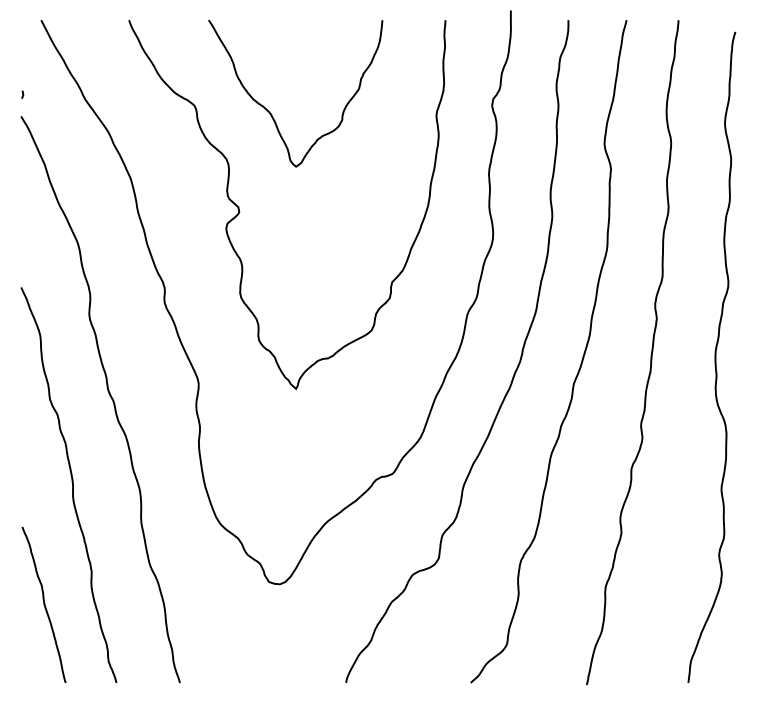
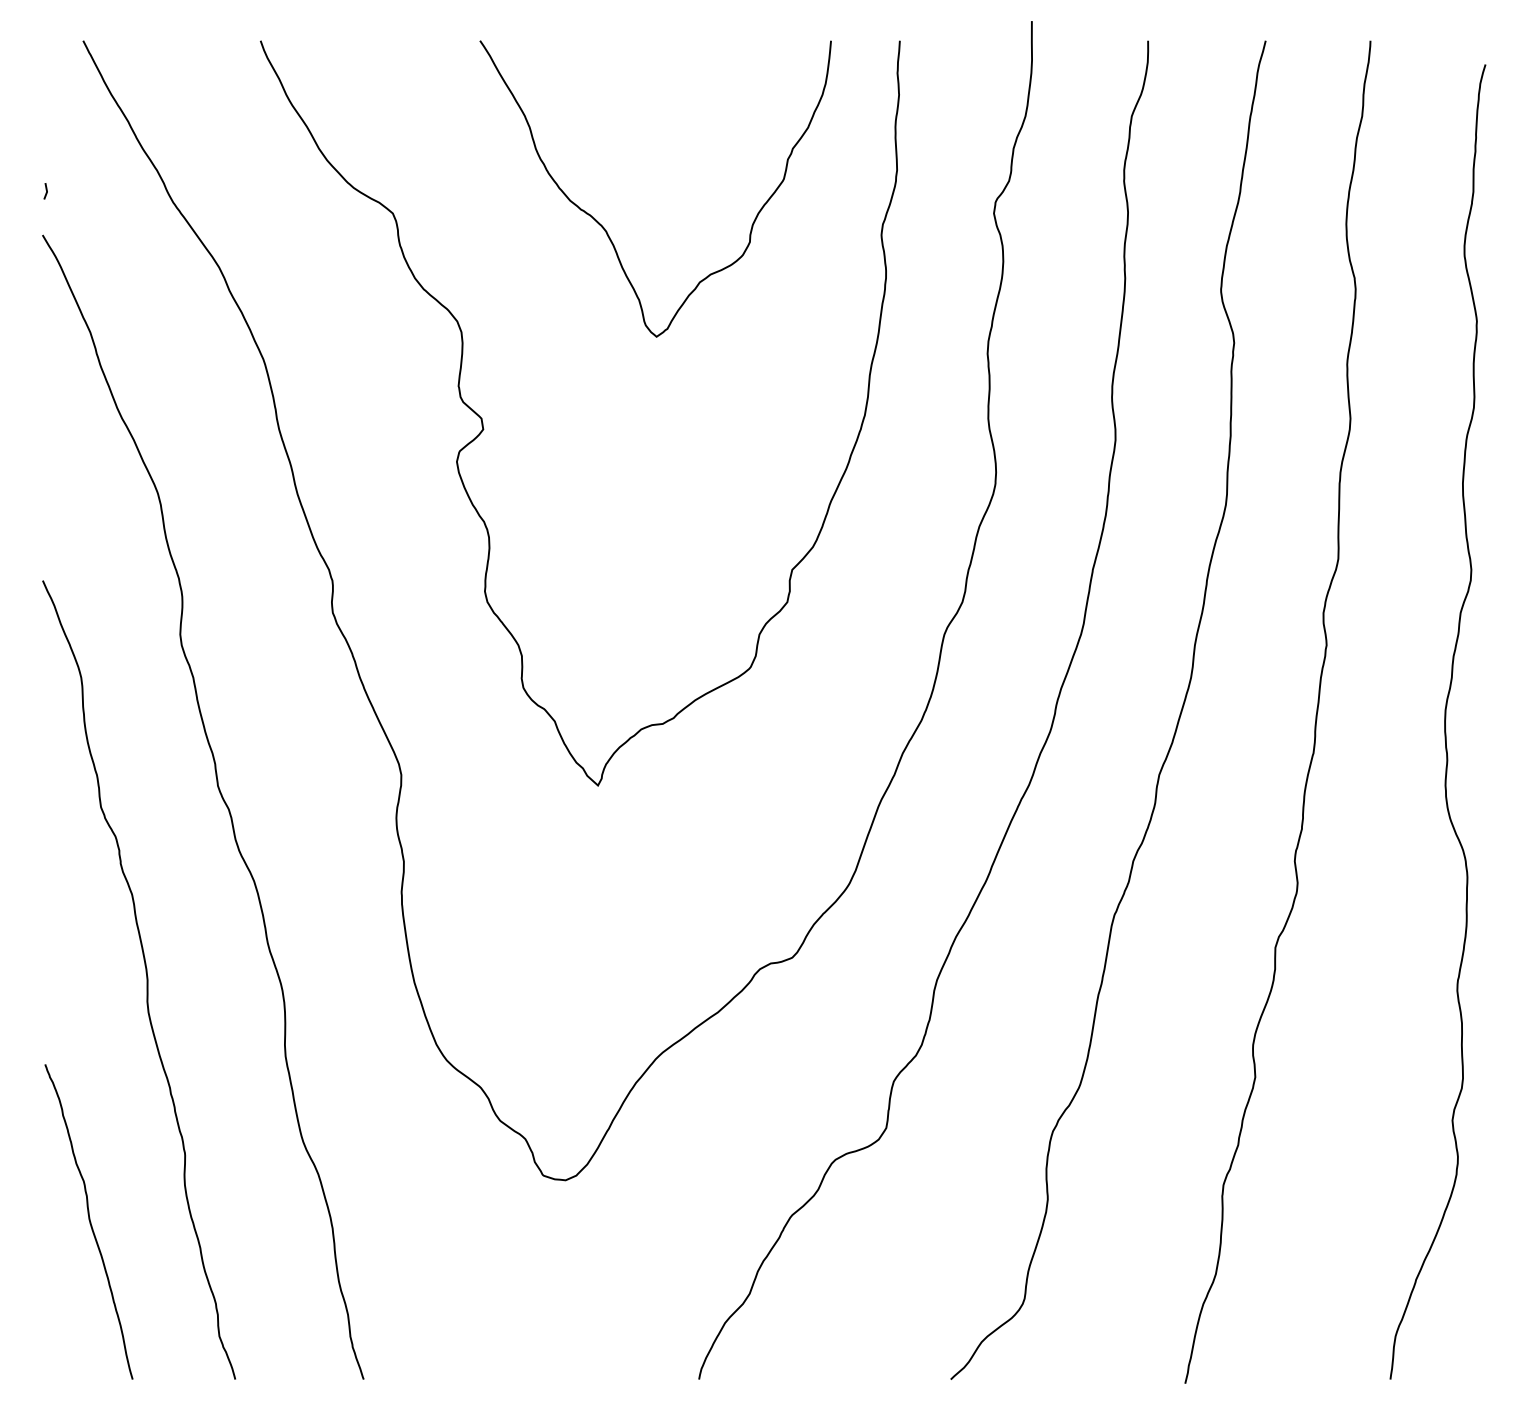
curve: (272, 114) -> (608, 231), moved

